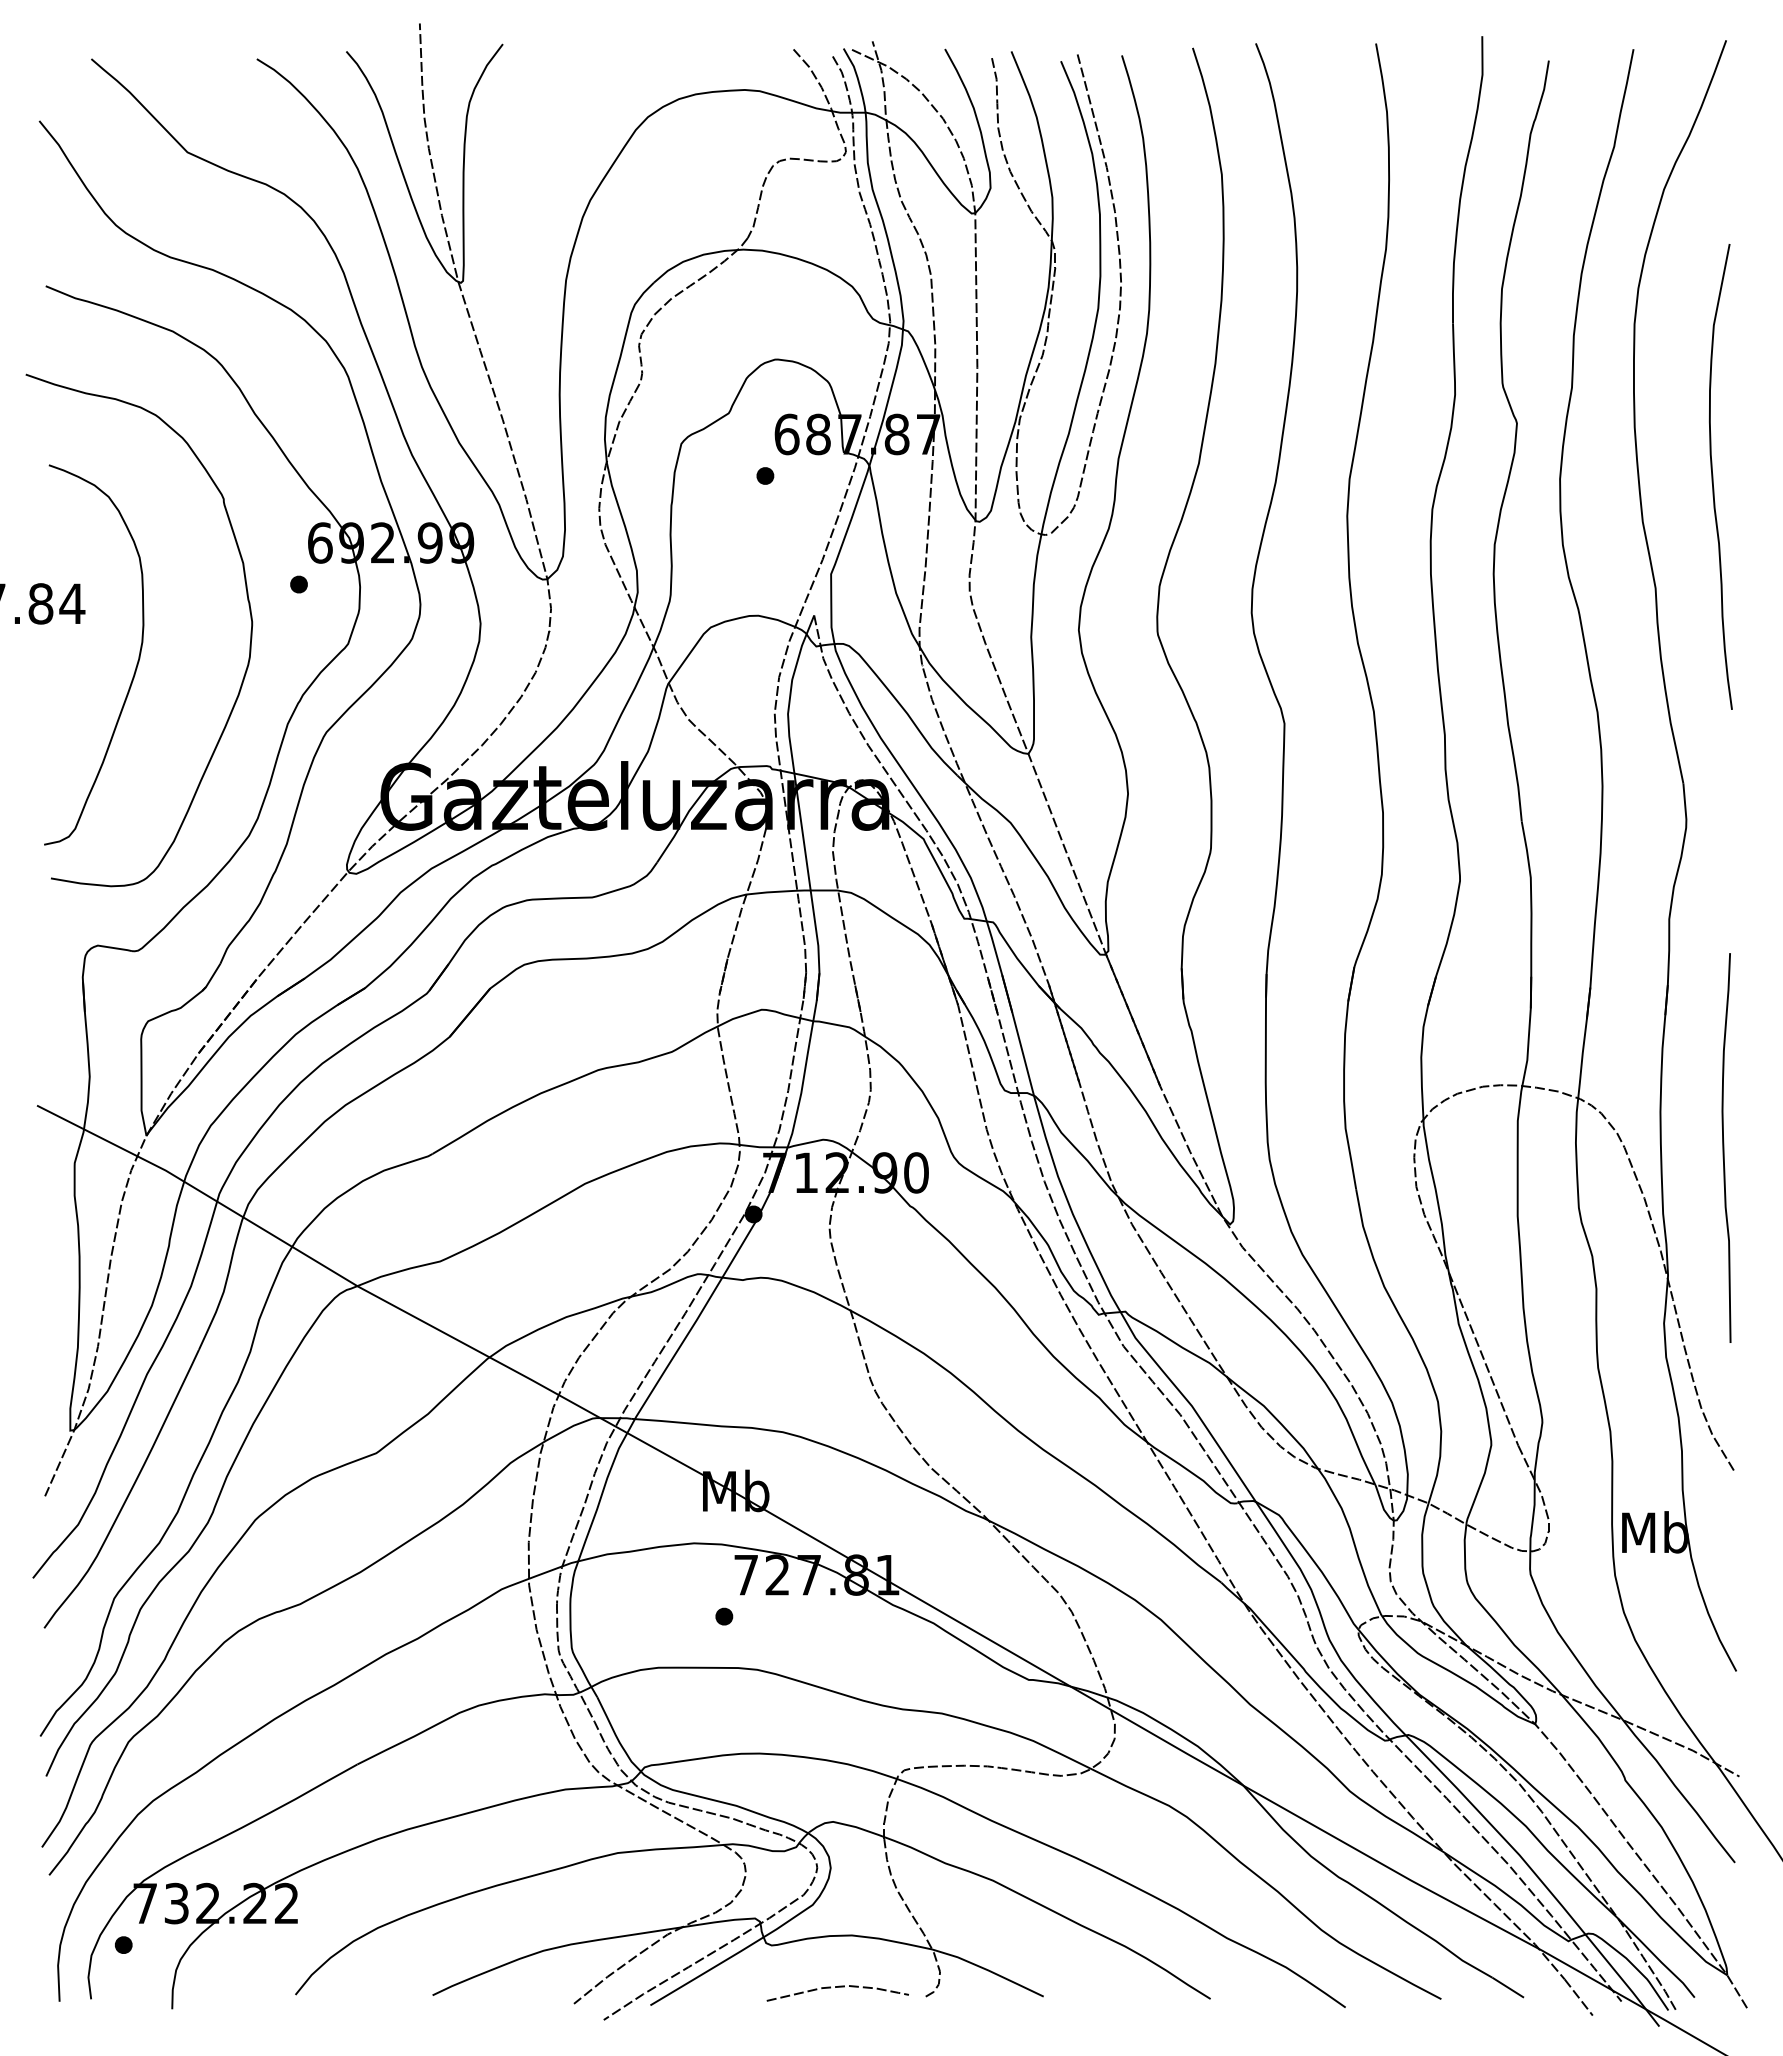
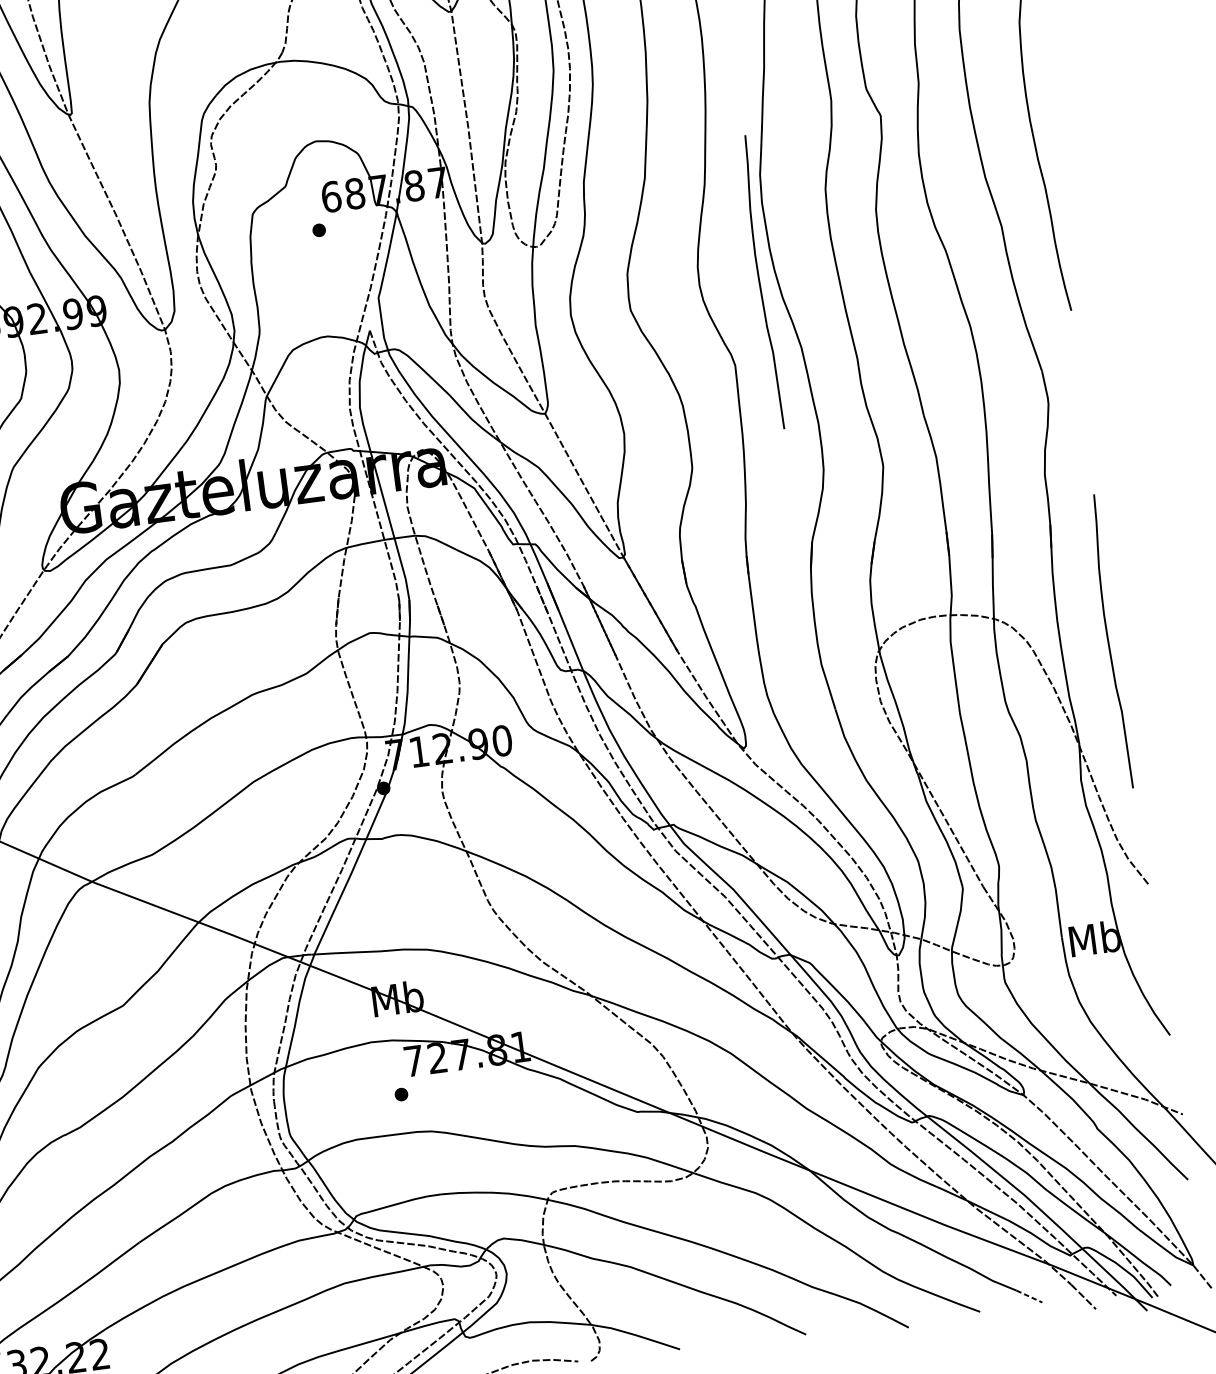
curve: (1331, 619) -> (760, 282), added
line: (1508, 1987) -> (1029, 1296), solid -> dashed

